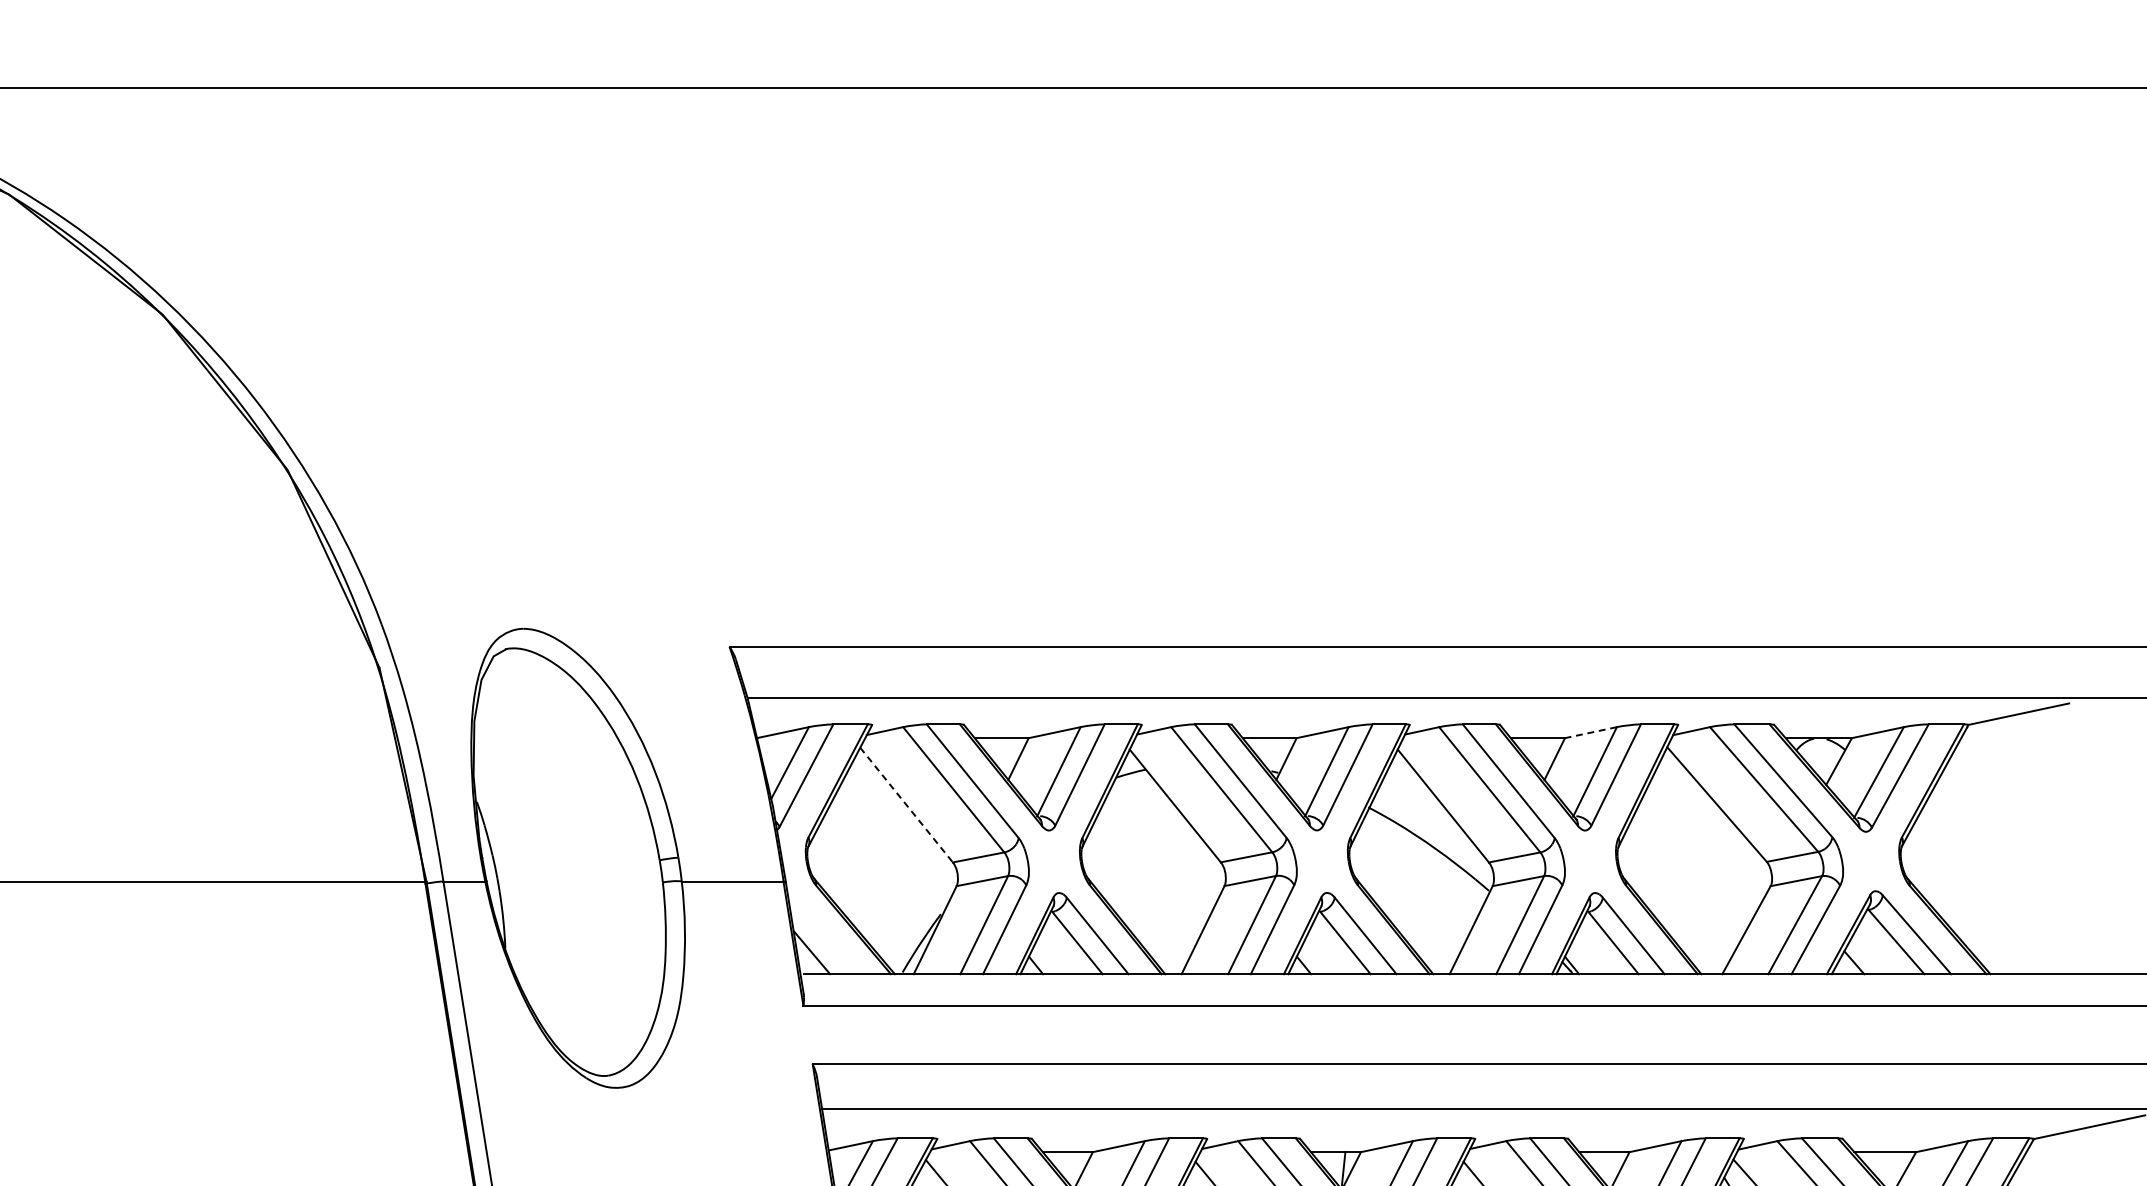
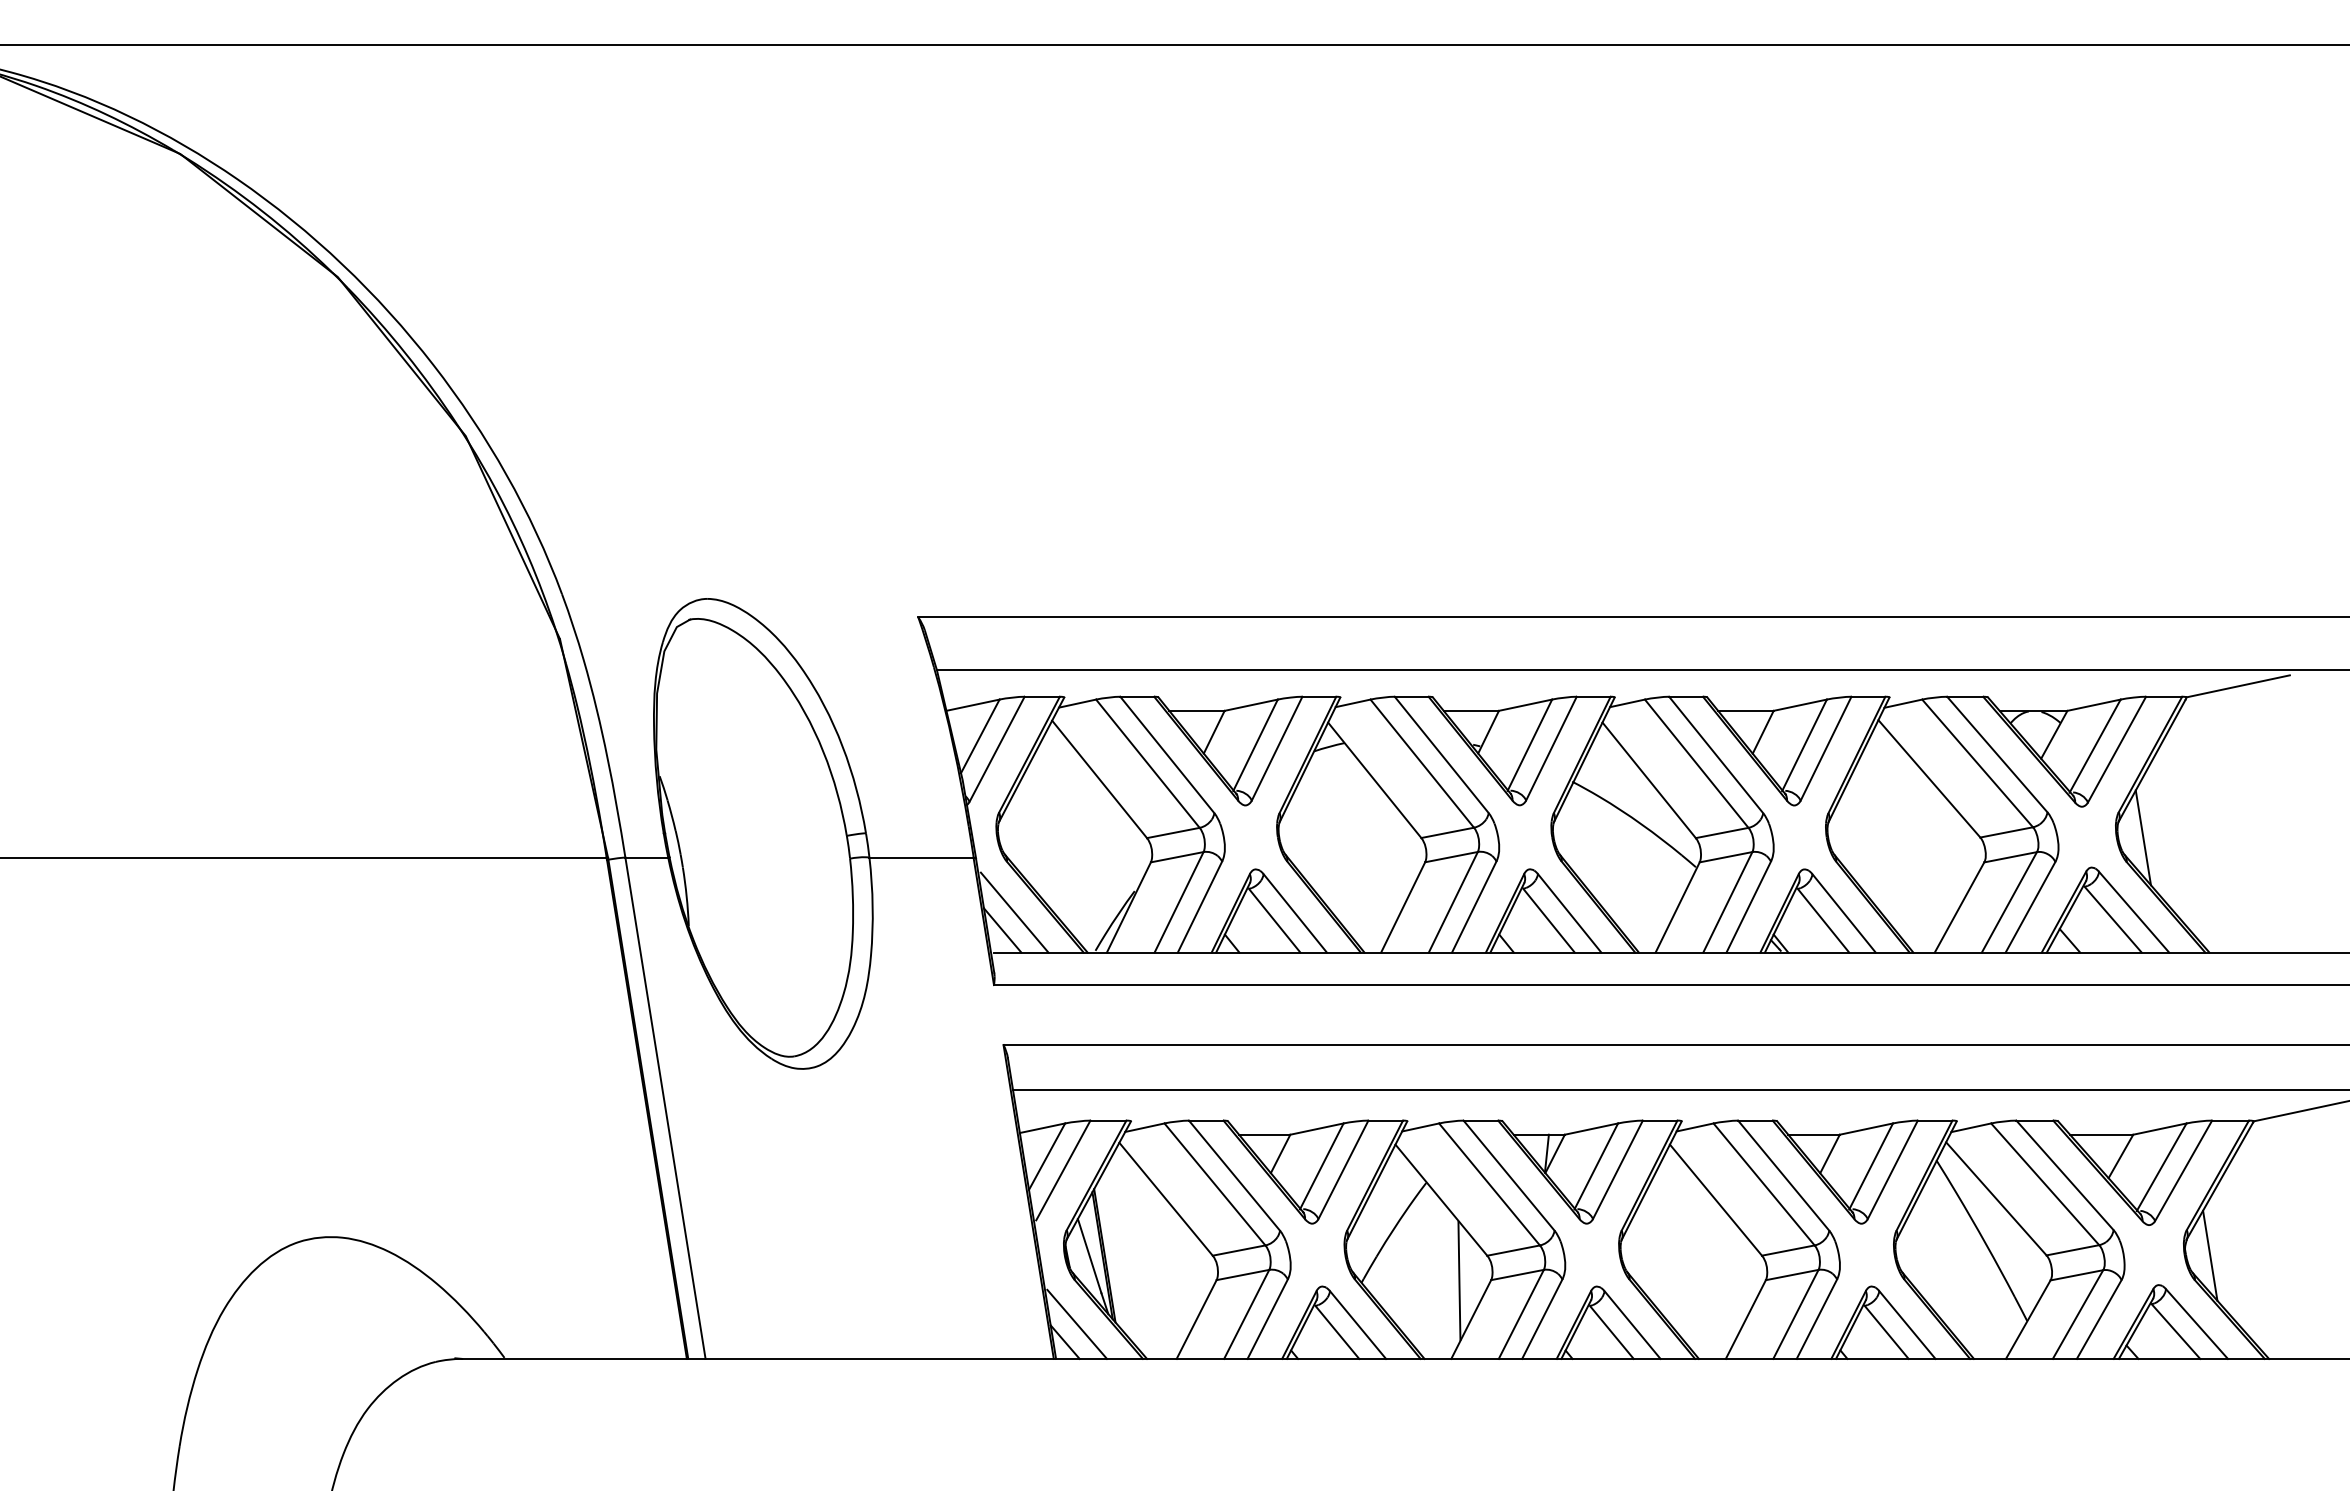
line: (1590, 732) -> (1799, 705), dashed -> solid
line: (906, 805) -> (1099, 779), dashed -> solid
line: (1925, 861) -> (2142, 837), added
line: (823, 935) -> (1014, 912), added

